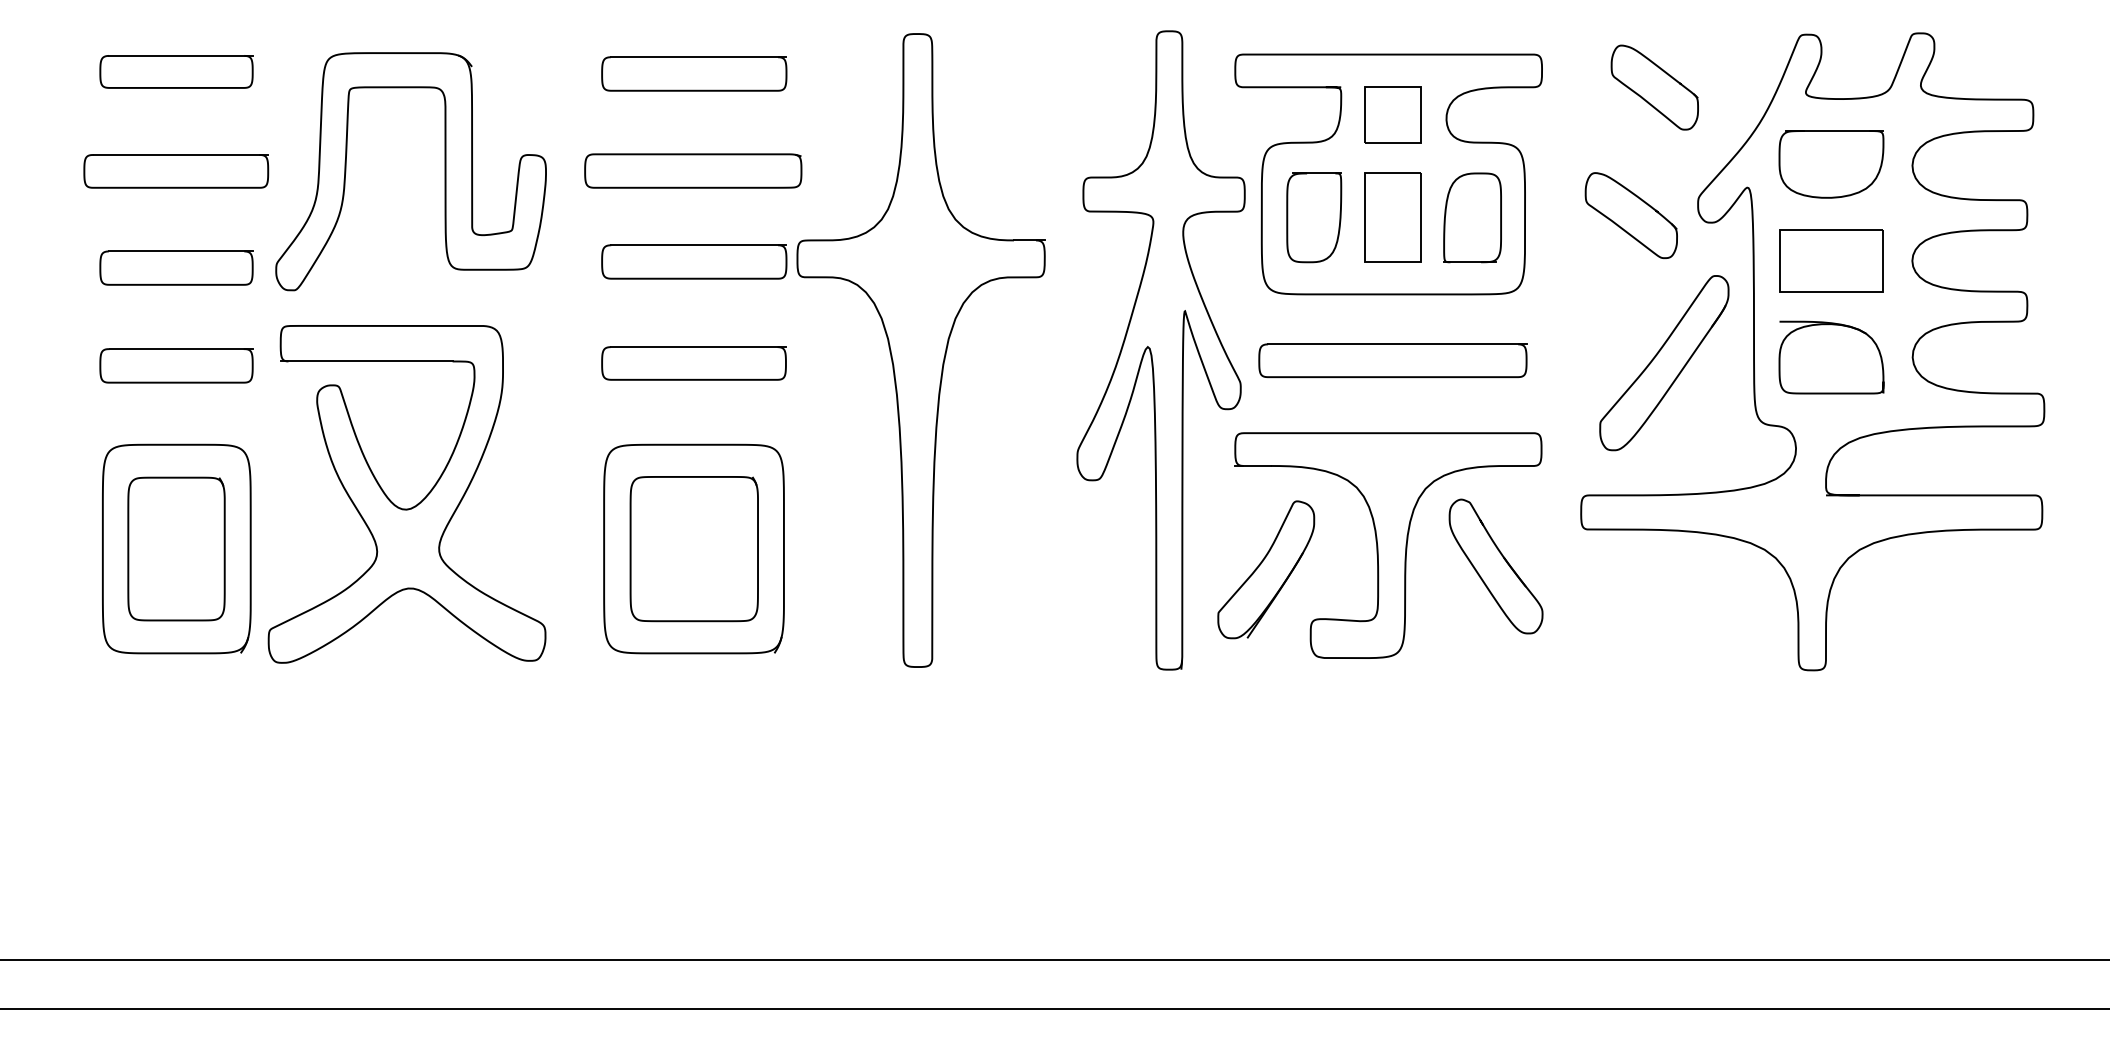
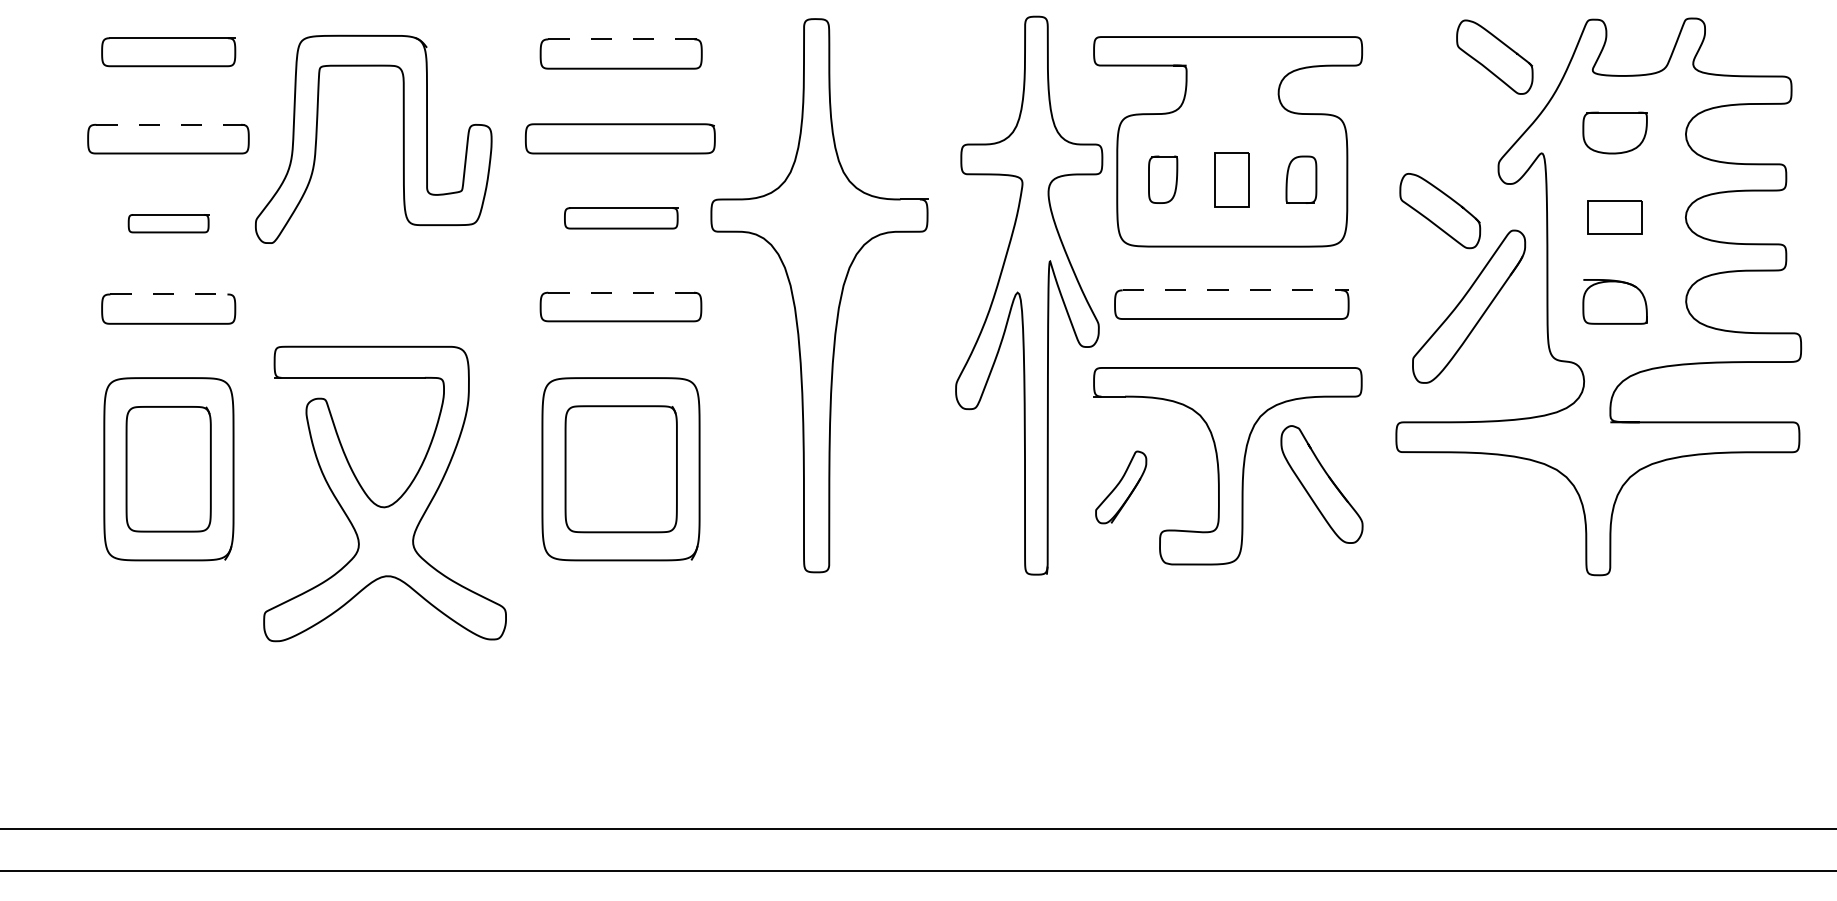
line: (698, 57) -> (624, 39), solid -> dashed
part: (1654, 87) -> (1494, 57), moved
part: (1392, 114) -> (1231, 89), removed
line: (181, 154) -> (173, 124), solid -> dashed
part: (1831, 164) -> (1615, 133), size x0.7
part: (1630, 215) -> (1439, 210), moved
part: (1314, 217) -> (1163, 179), size x0.6
part: (1392, 217) -> (1231, 179), size x0.7
part: (1472, 217) -> (1301, 179), size x0.6
part: (1831, 260) -> (1615, 217), size x0.6
part: (694, 261) -> (621, 217), size x0.7
part: (176, 267) -> (168, 223), size x0.6
line: (1397, 344) -> (1235, 290), solid -> dashed
line: (698, 347) -> (624, 293), solid -> dashed
line: (181, 349) -> (173, 294), solid -> dashed
part: (1831, 357) -> (1615, 301), size x0.7
part: (412, 506) -> (389, 504), moved
part: (1266, 569) -> (1121, 487), size x0.6

